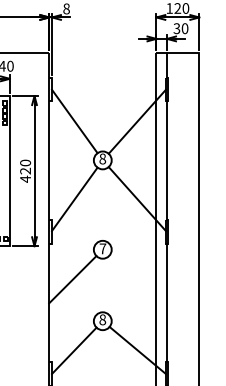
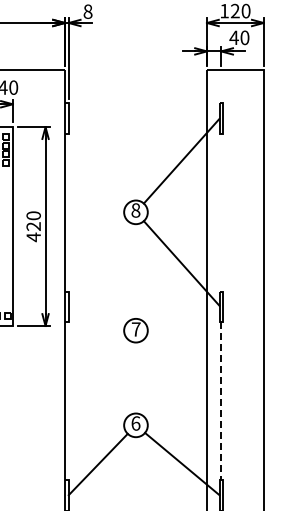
text: (176, 28) -> (233, 37), 30 -> 40
line: (167, 65) -> (221, 86), removed
line: (74, 121) -> (98, 160), removed
line: (167, 160) -> (221, 212), removed
line: (74, 199) -> (98, 263), removed
line: (72, 279) -> (95, 370), removed
line: (167, 303) -> (221, 401), solid -> dashed
text: (102, 319) -> (135, 423), 8 -> 6

